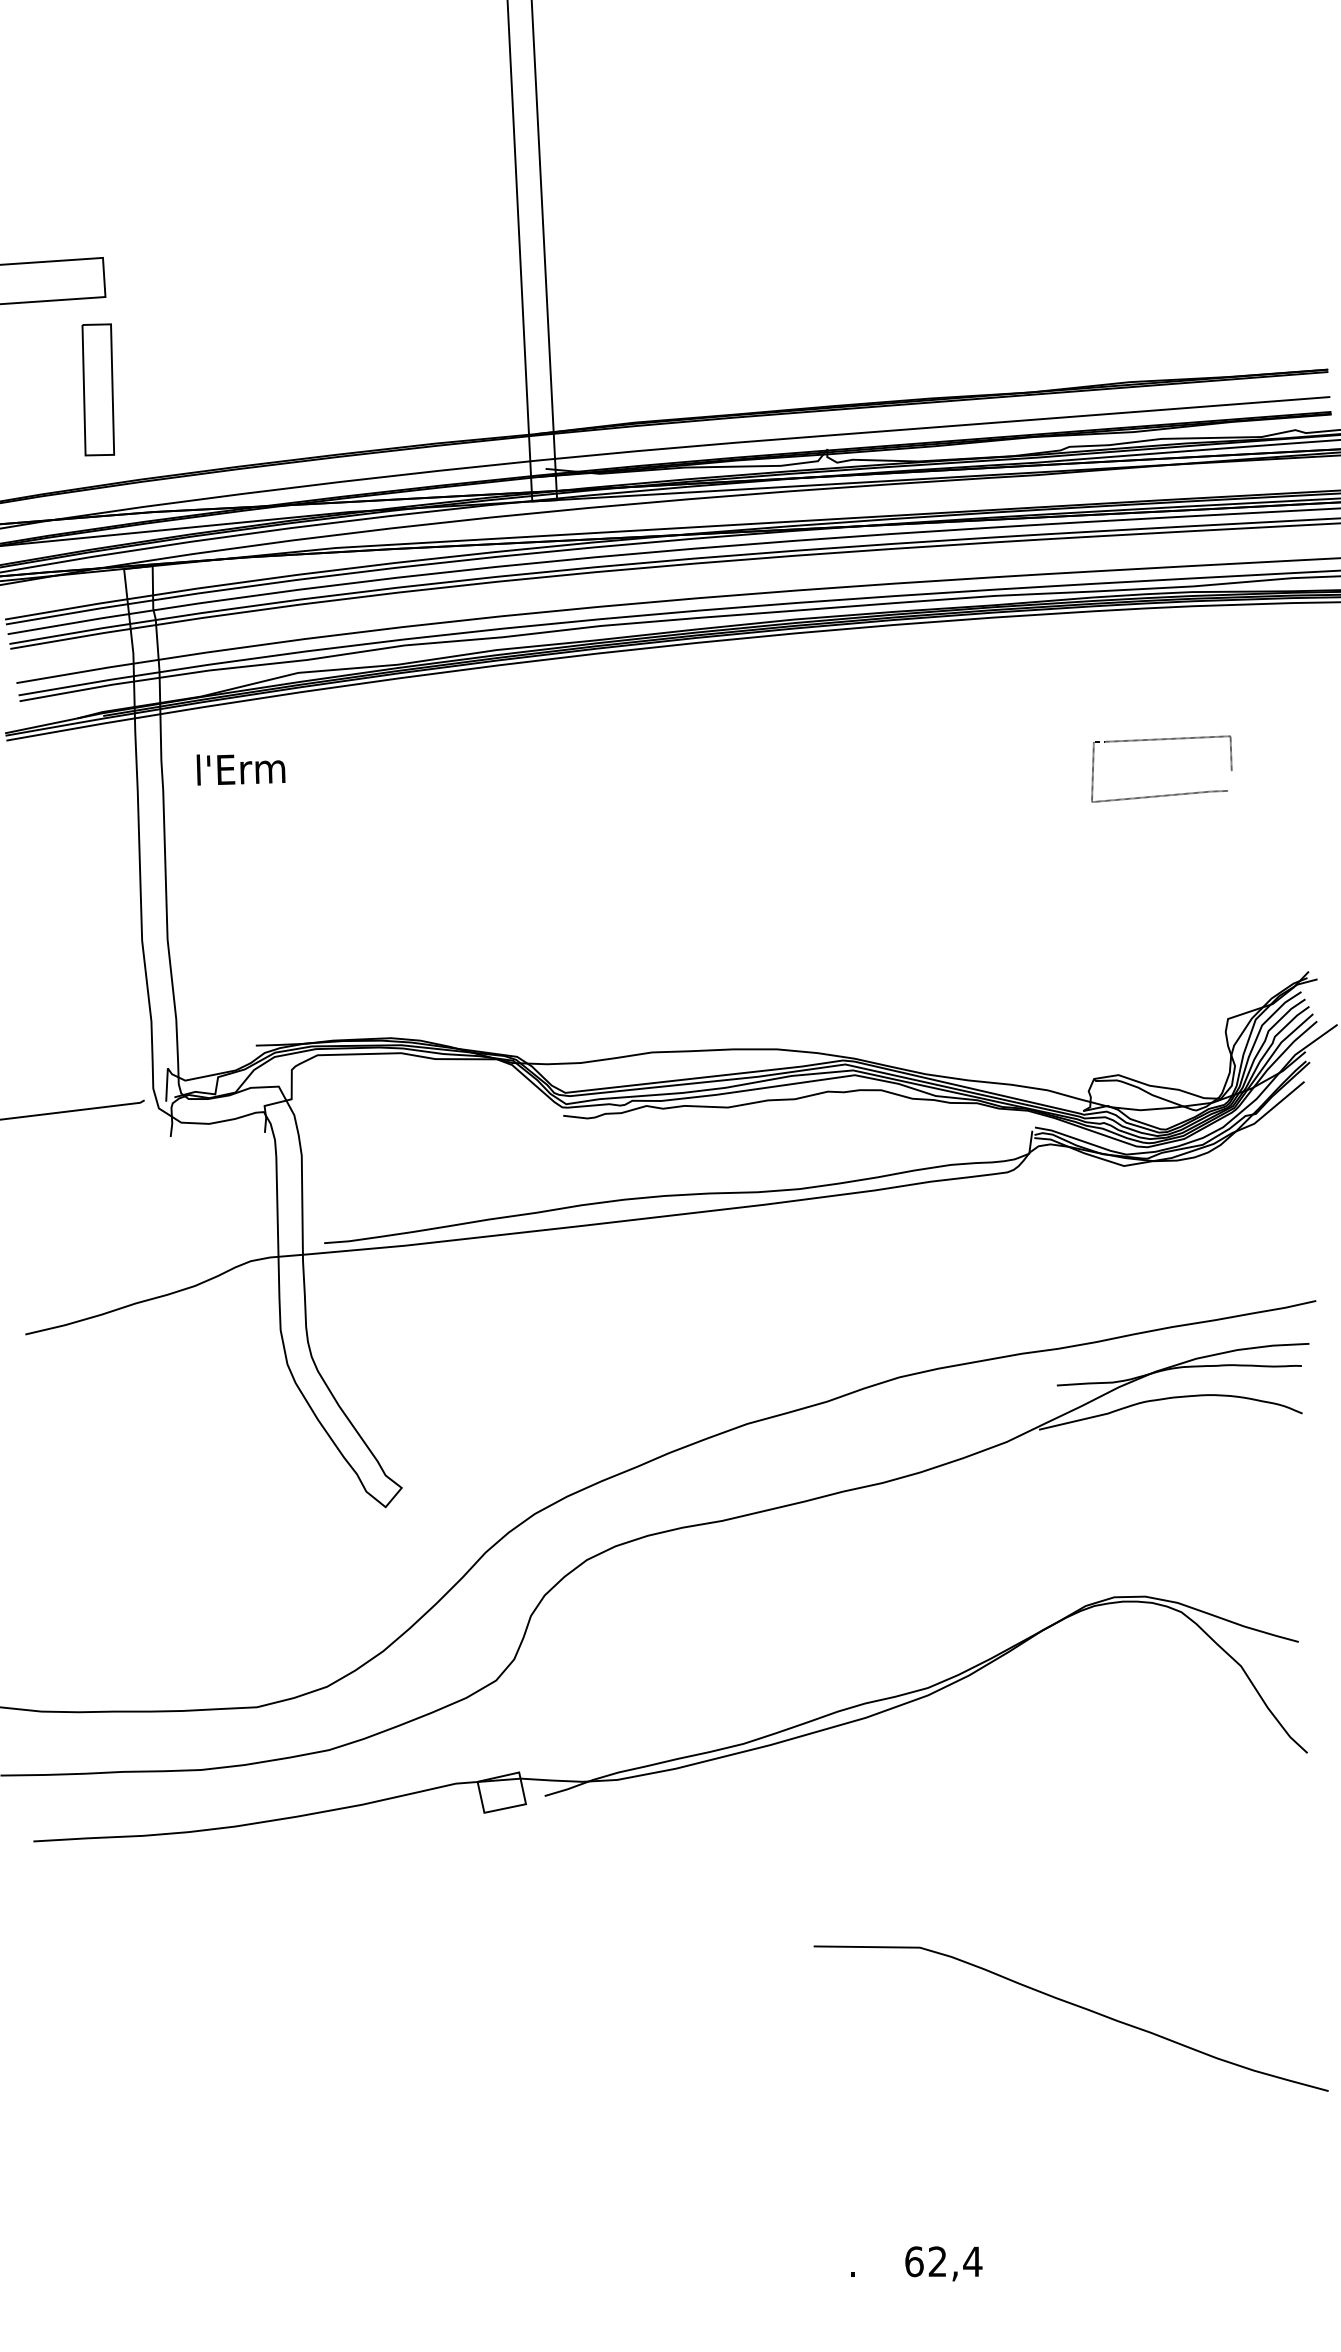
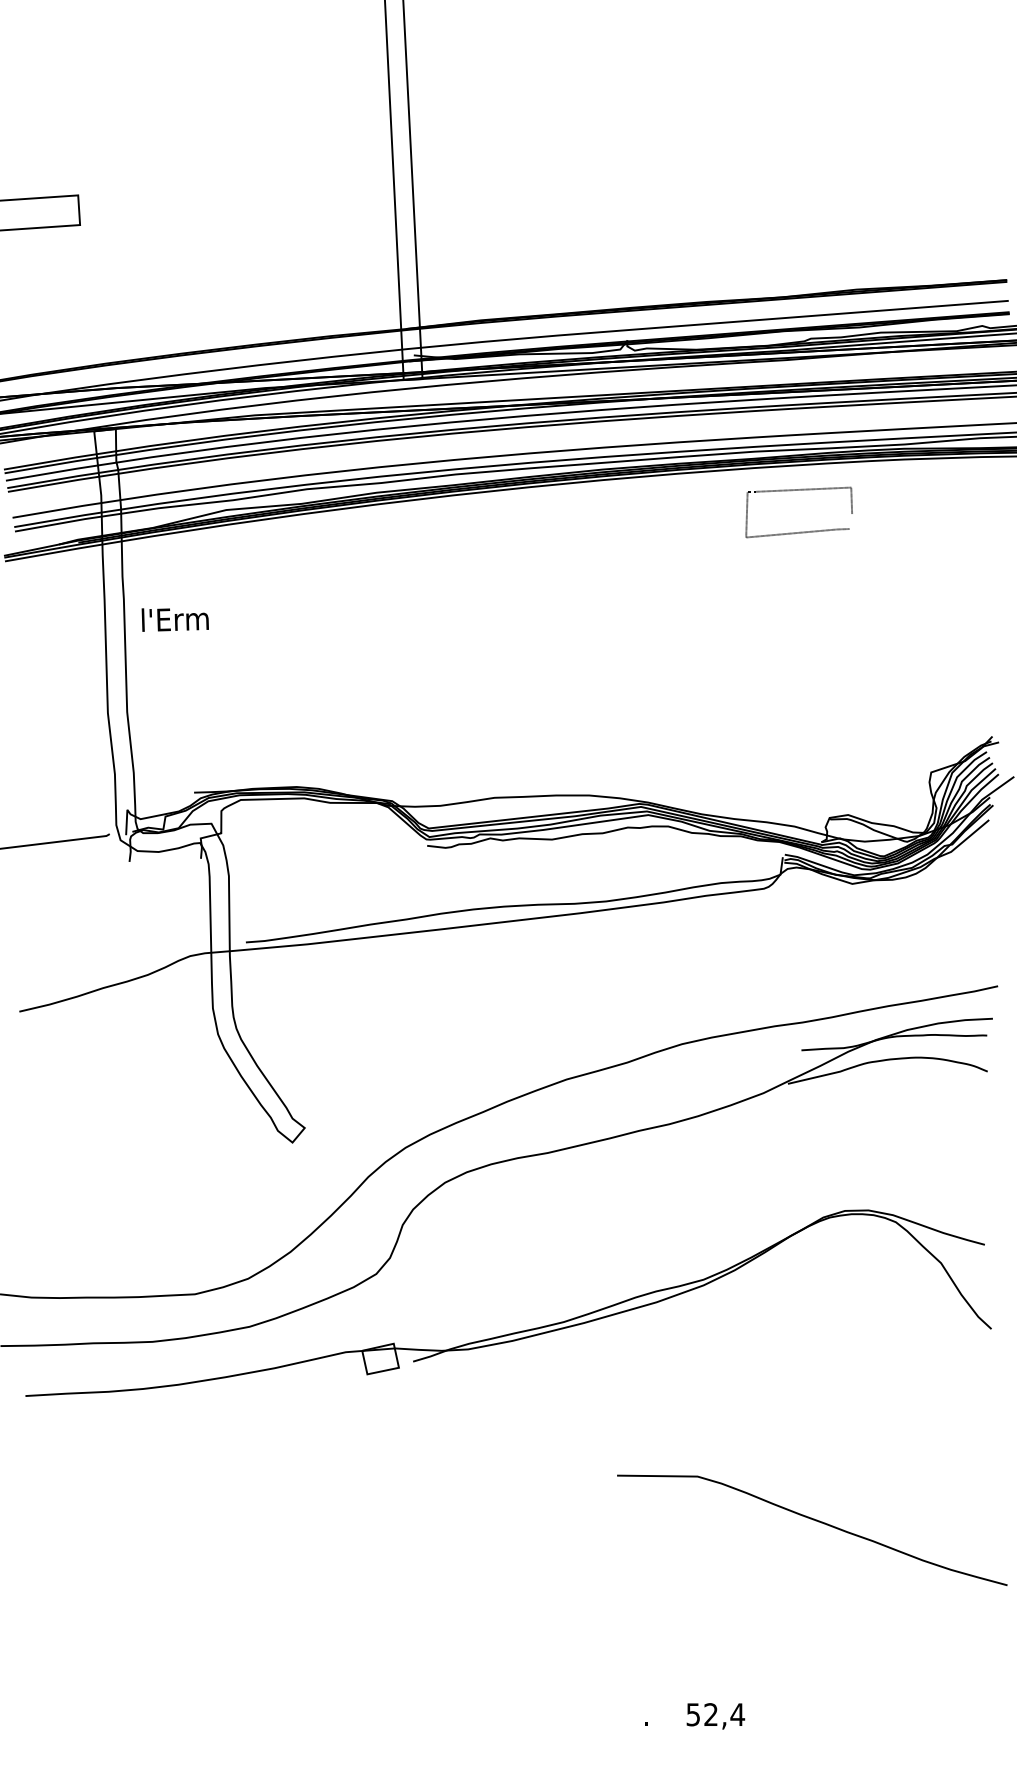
part: (98, 389) -> (74, 295), removed
text: (240, 769) -> (174, 619), moved
curve: (1164, 794) -> (801, 531), moved
text: (914, 2261) -> (693, 1714), 62,4 -> 52,4

